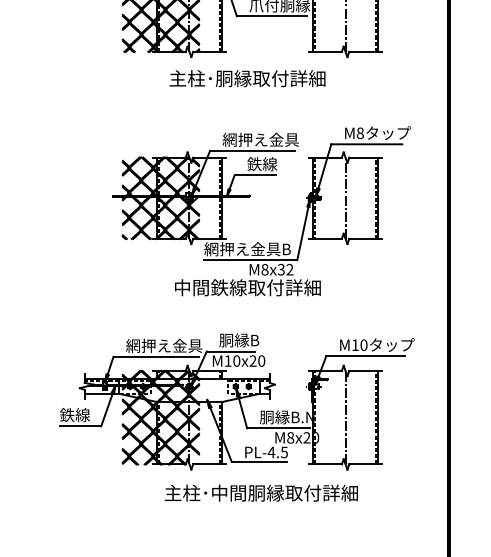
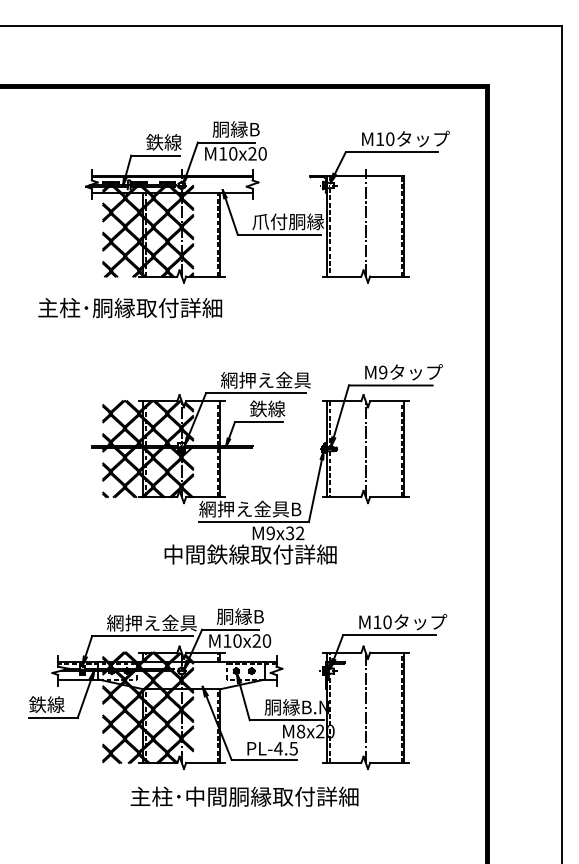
text: (247, 79) -> (130, 308), moved
text: (360, 133) -> (383, 372), M8 -> M9
text: (264, 269) -> (270, 533), M8x32 -> M9x32
text: (261, 492) -> (244, 796), moved

